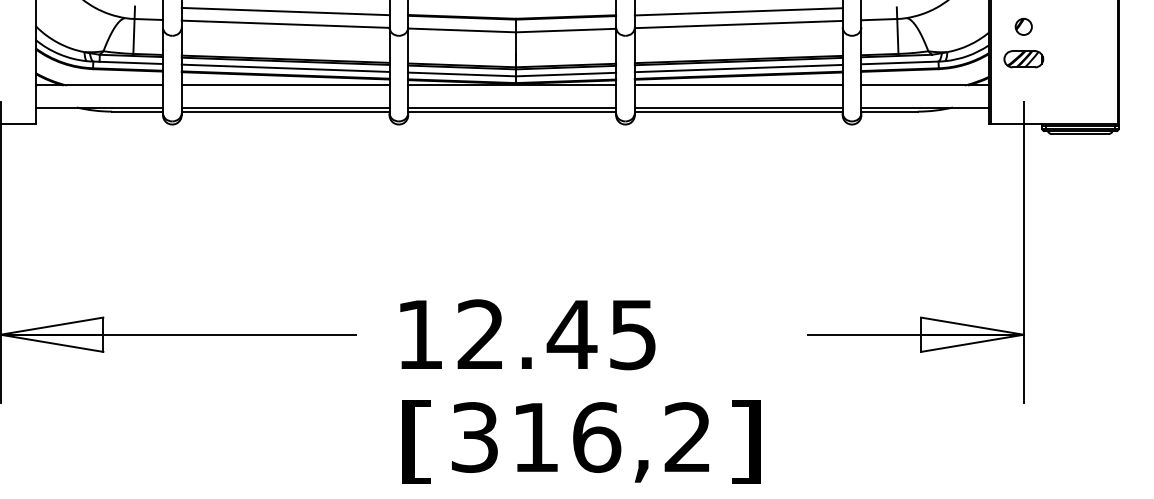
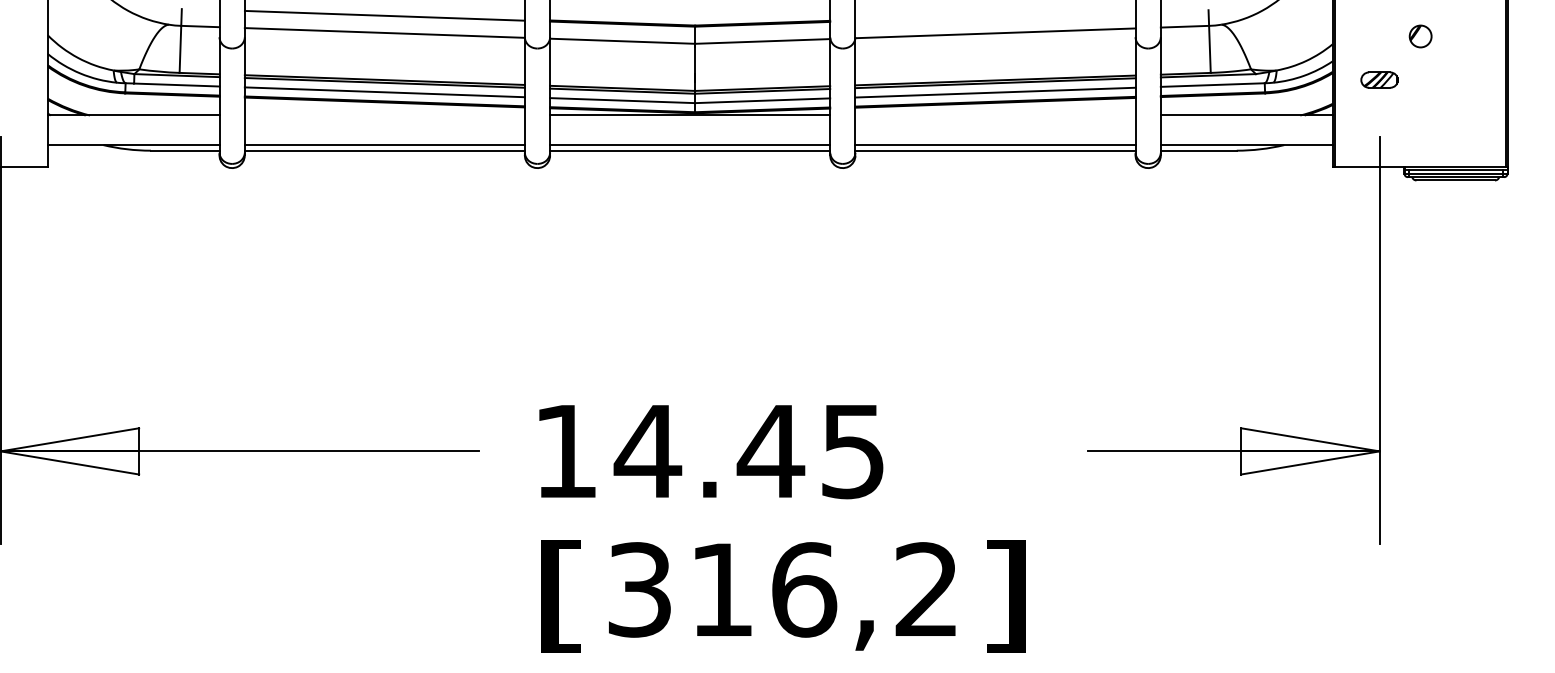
line: (738, 12) -> (995, 16), removed
part: (1023, 26) -> (1420, 36), moved
part: (1023, 58) -> (1379, 79), size x0.7
line: (285, 85) -> (384, 115), removed
line: (738, 85) -> (995, 115), removed
text: (480, 334) -> (647, 450), 12.45 -> 14.45

